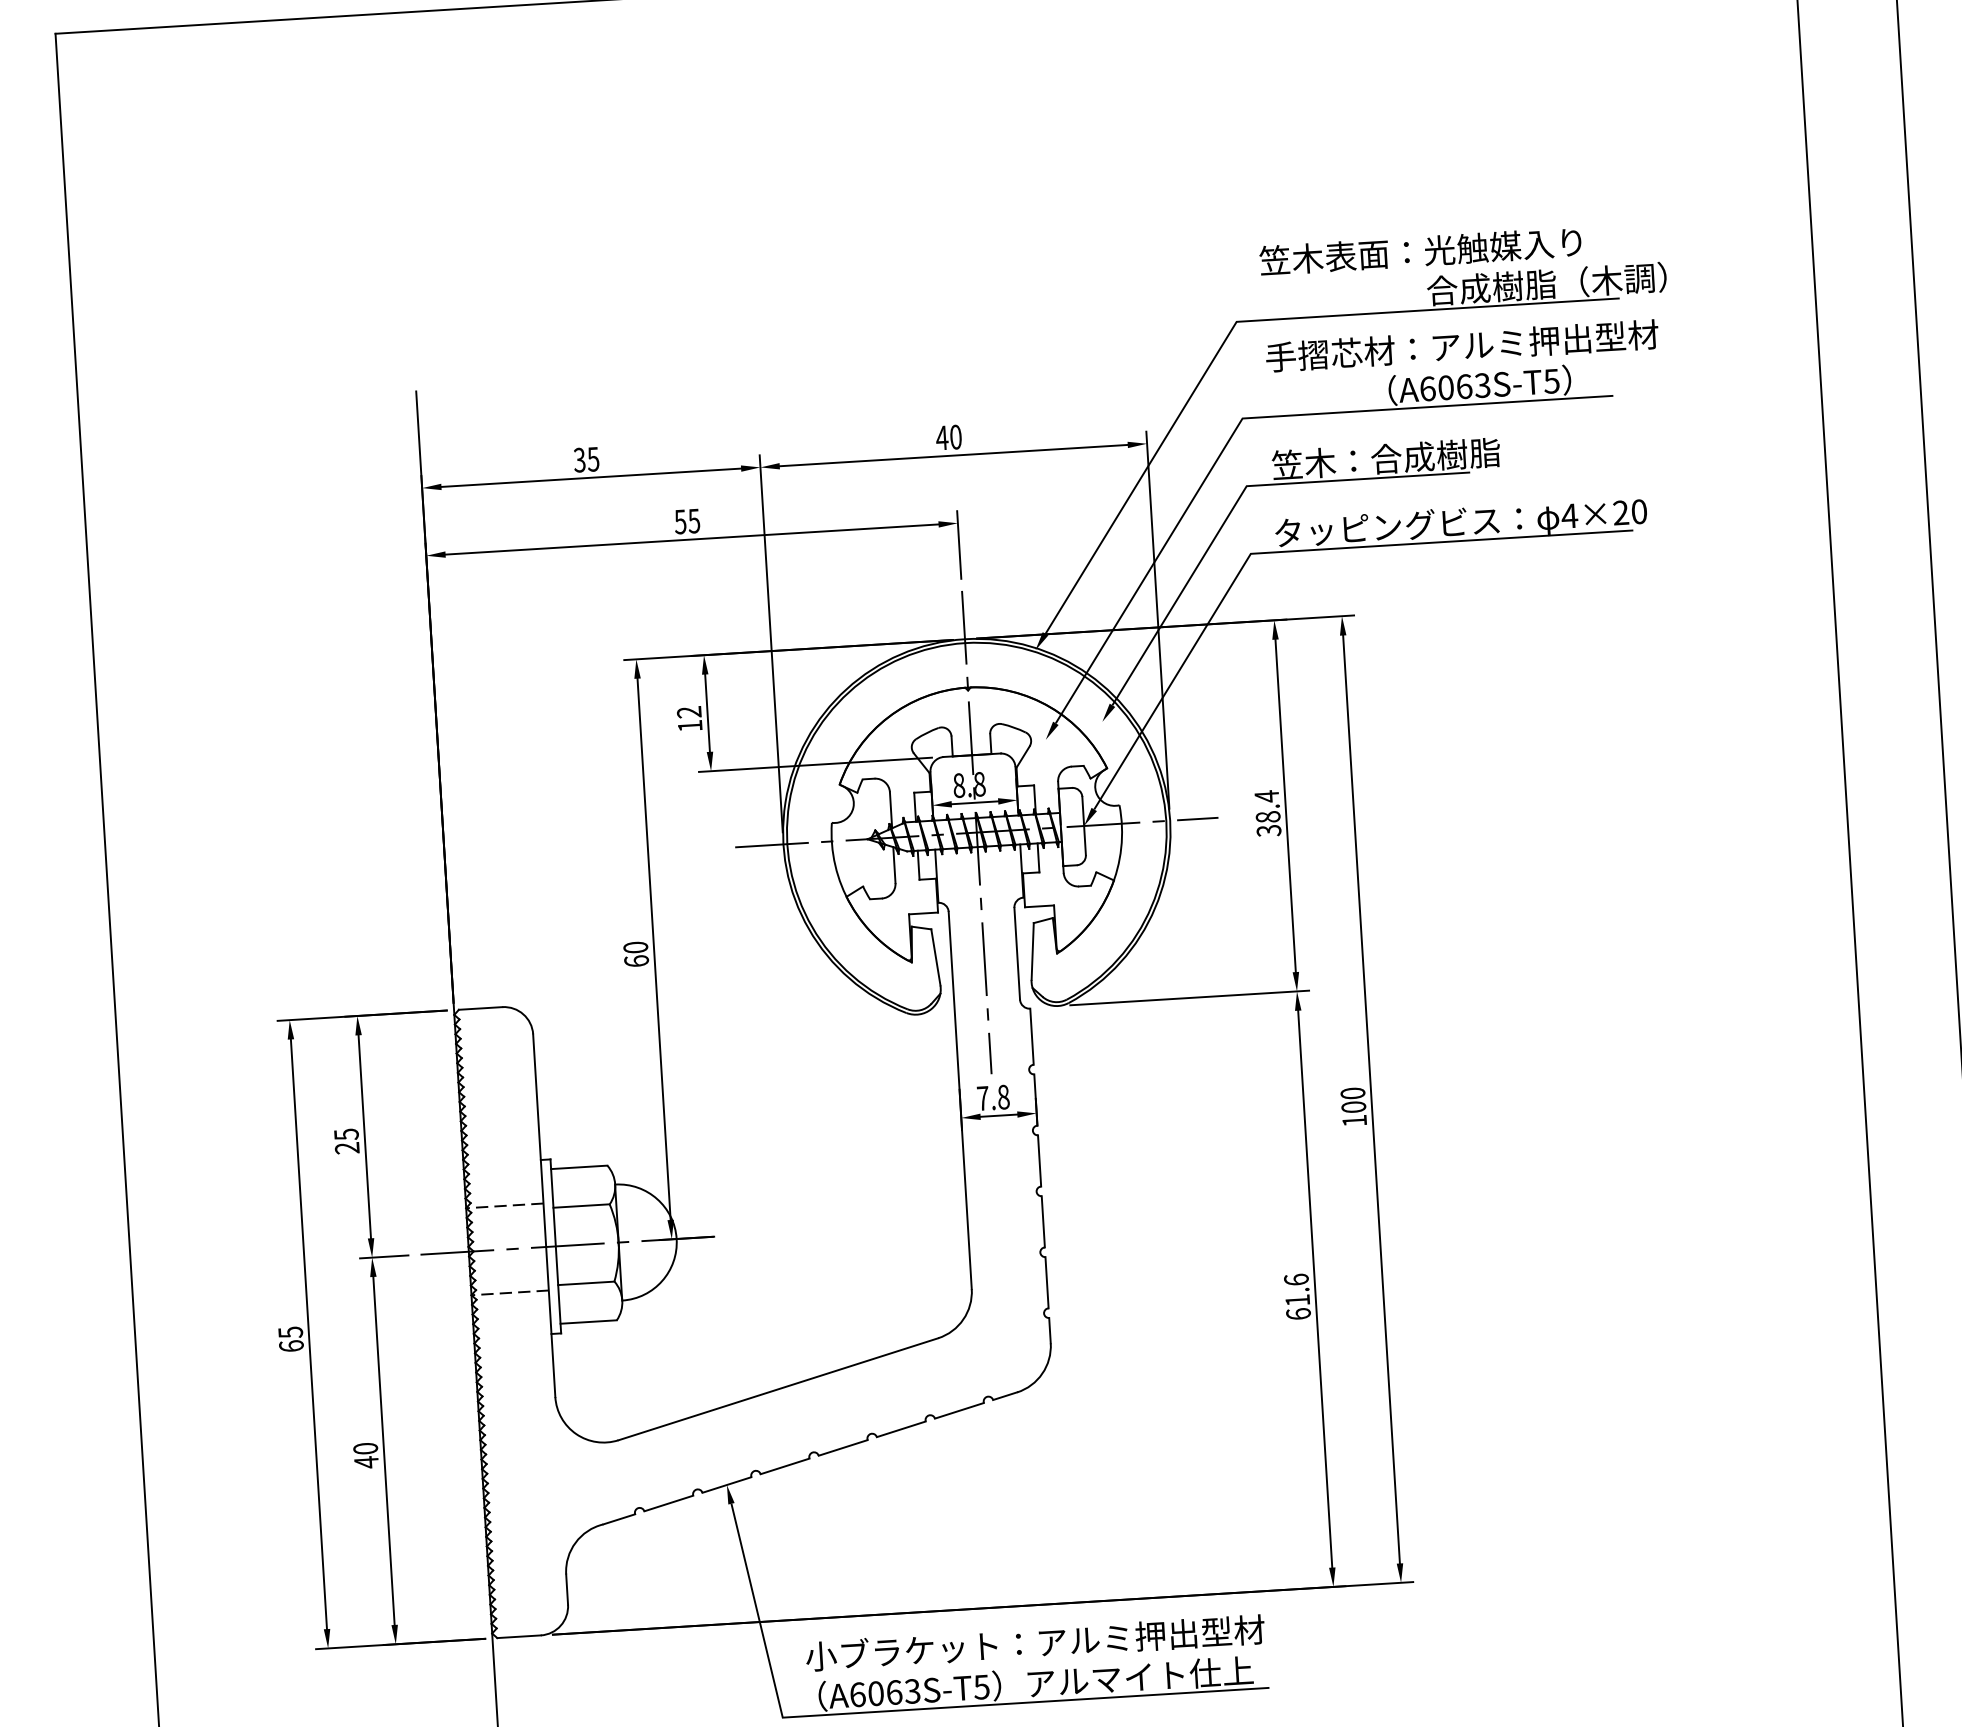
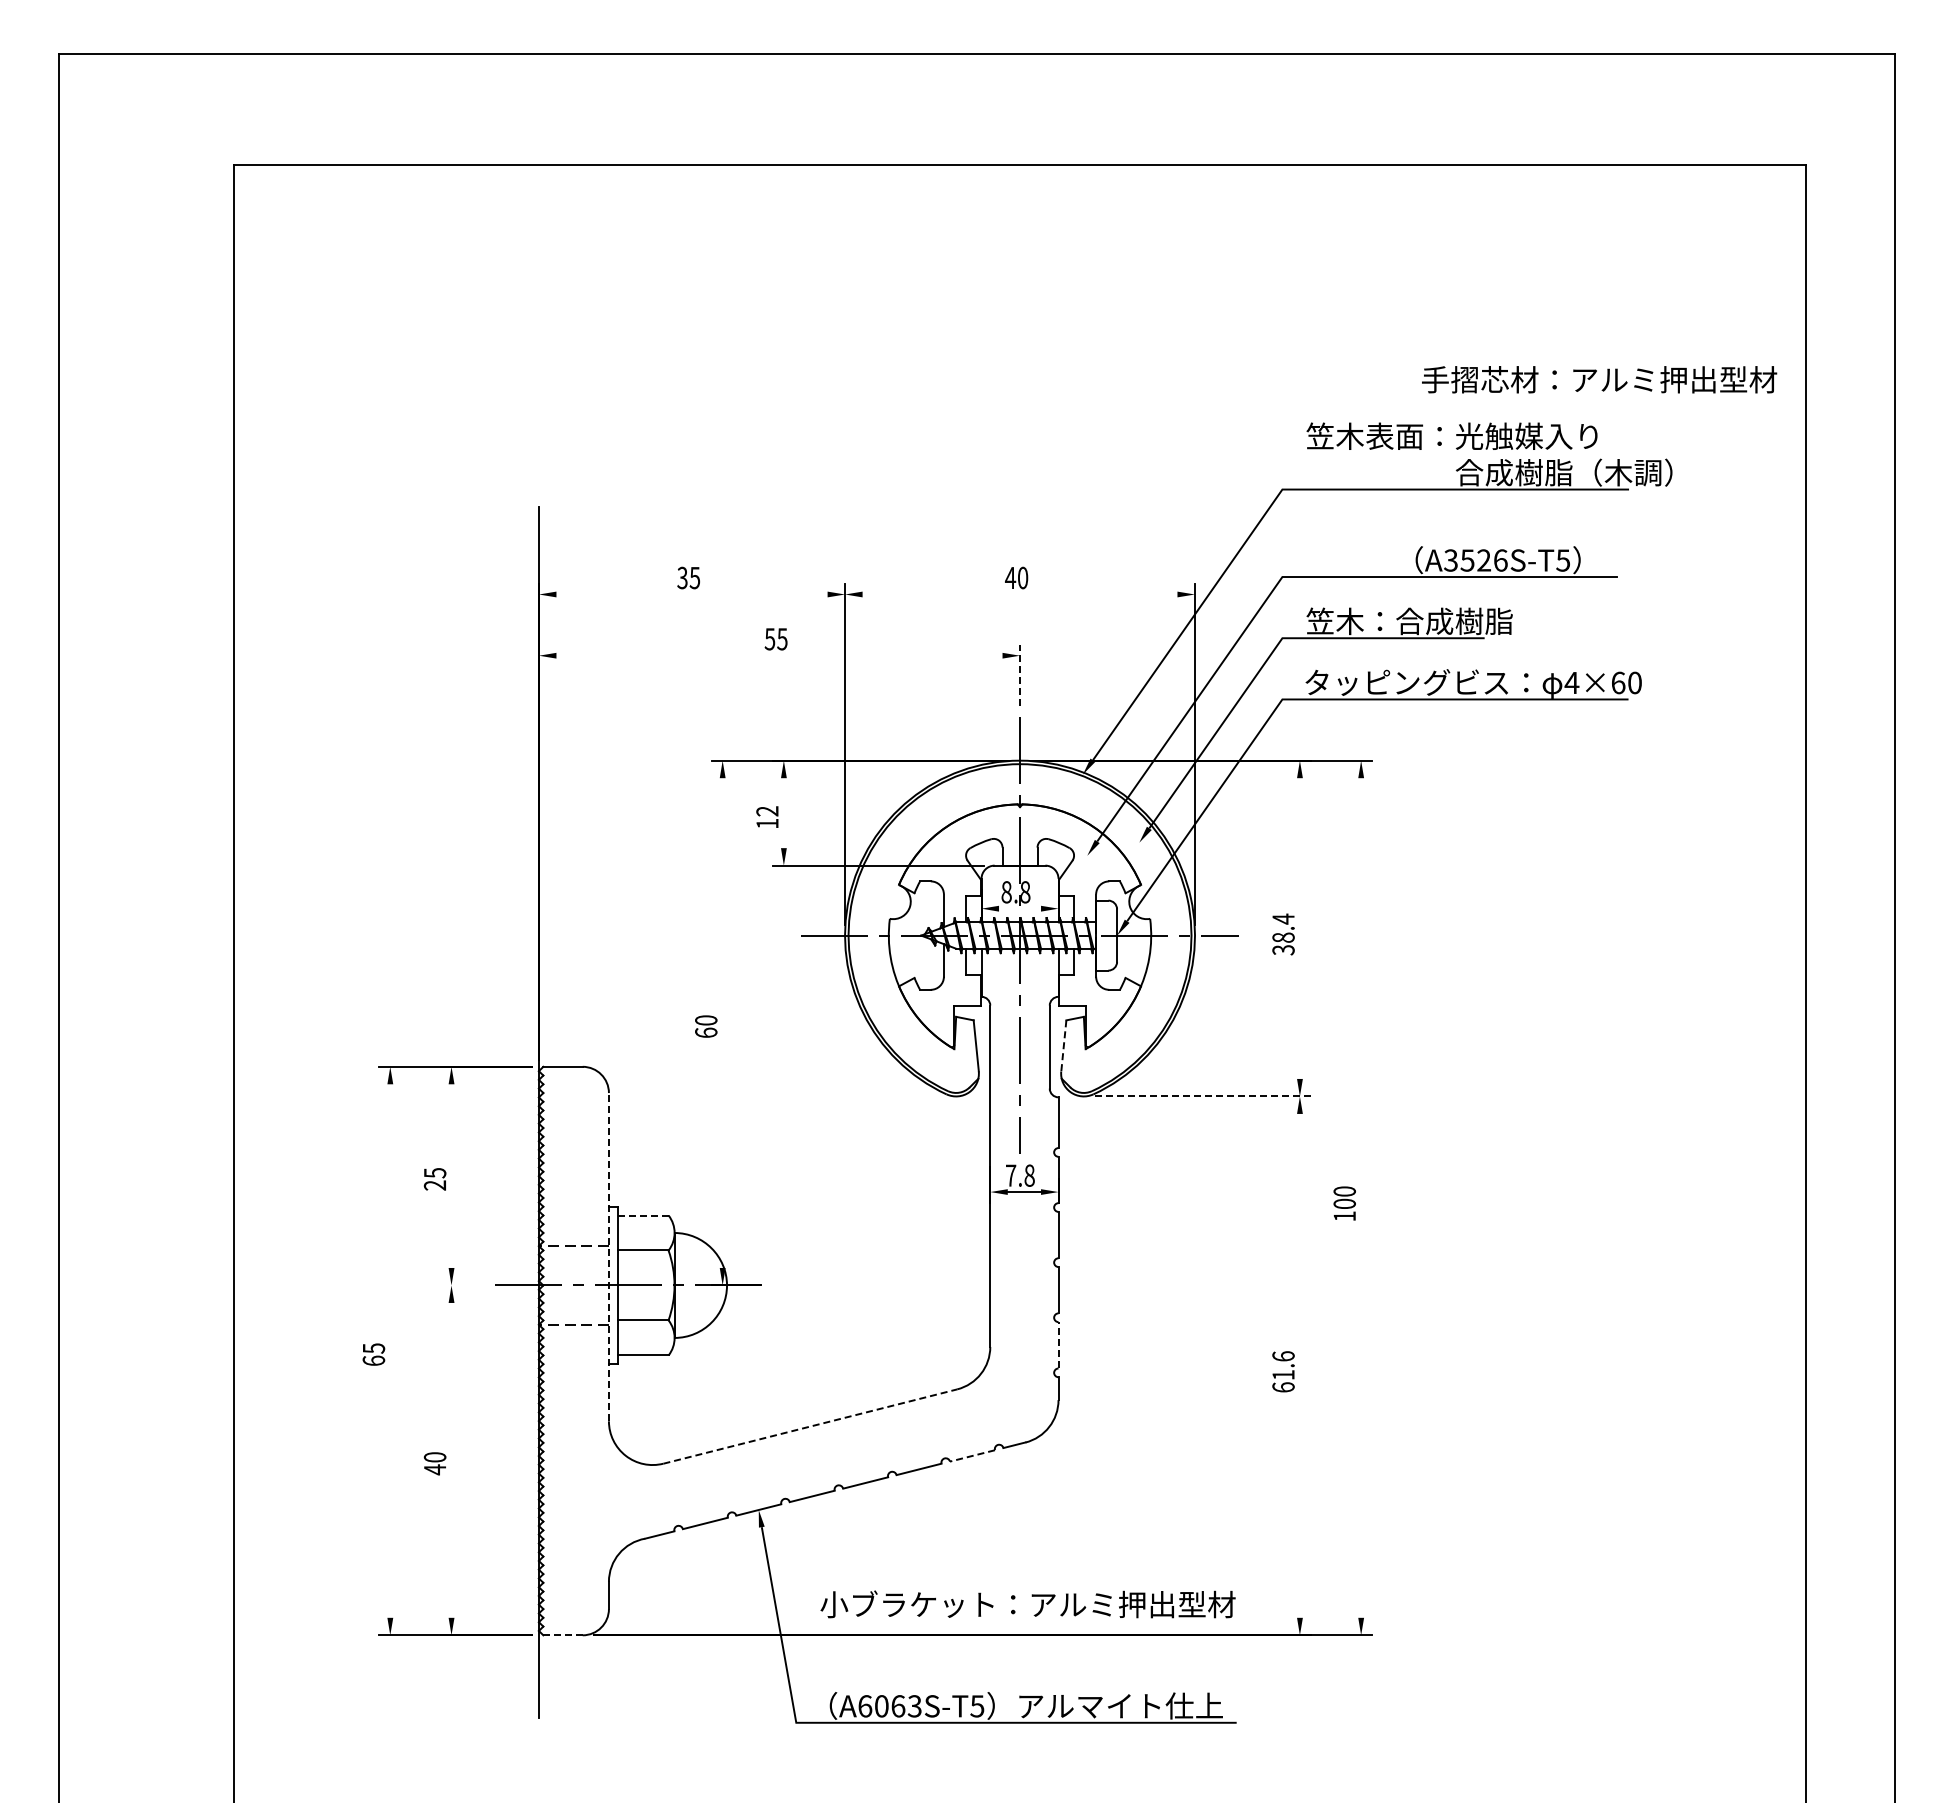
text: (1462, 345) -> (1599, 379), moved
text: (1454, 387) -> (1475, 560), A6063S-T5 -> A3526S-T5
line: (953, 455) -> (1019, 594), removed
line: (590, 477) -> (691, 594), removed
text: (1621, 512) -> (1618, 682), 4×20 -> 4×60
line: (692, 539) -> (779, 655), removed
line: (959, 545) -> (1020, 675), solid -> dashed
line: (707, 713) -> (783, 813), removed
line: (975, 802) -> (1020, 908), removed
line: (1285, 805) -> (1299, 928), removed
line: (653, 948) -> (722, 1022), removed
line: (1032, 951) -> (1063, 1045), solid -> dashed
line: (1190, 997) -> (1203, 1096), solid -> dashed
line: (1371, 1098) -> (1361, 1197), removed
line: (364, 1136) -> (451, 1175), removed
line: (579, 1167) -> (643, 1215), solid -> dashed
line: (543, 1215) -> (608, 1256), solid -> dashed
line: (384, 1256) -> (462, 1285), removed
line: (1046, 1281) -> (1058, 1344), solid -> dashed
line: (1314, 1288) -> (1299, 1365), removed
line: (309, 1333) -> (390, 1350), removed
line: (778, 1389) -> (810, 1426), solid -> dashed
line: (958, 1411) -> (971, 1456), solid -> dashed
line: (383, 1449) -> (451, 1459), removed
line: (519, 1636) -> (563, 1635), solid -> dashed
text: (1034, 1643) -> (1027, 1604), moved

